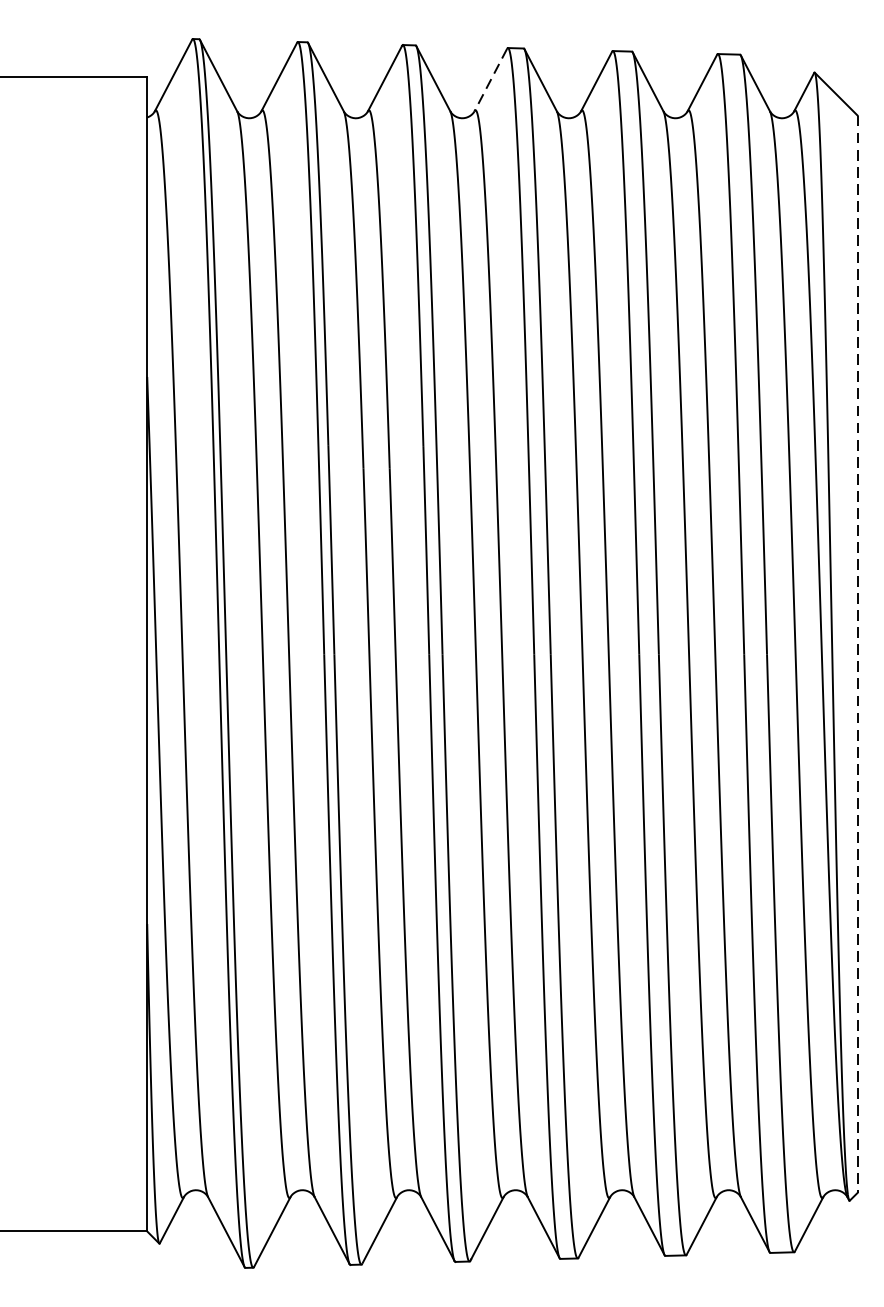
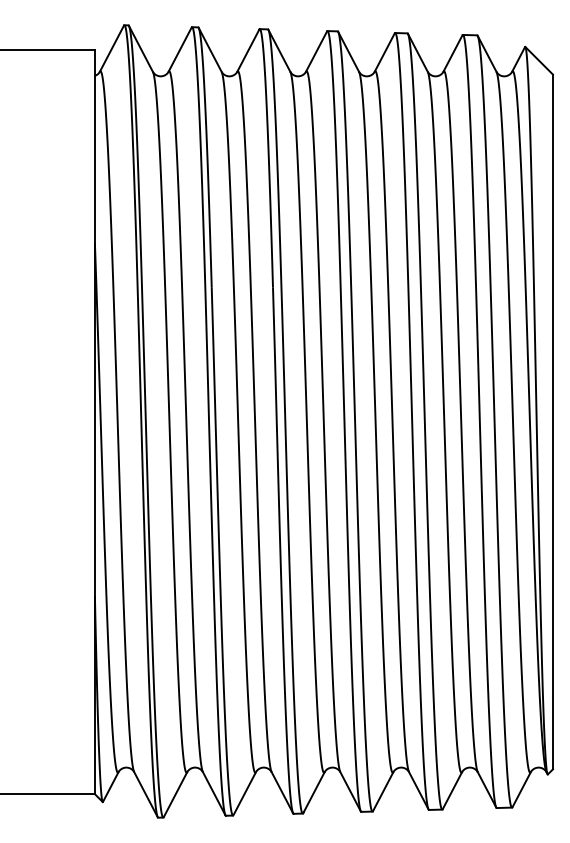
line: (490, 79) -> (316, 51), dashed -> solid
line: (856, 655) -> (552, 422), dashed -> solid

